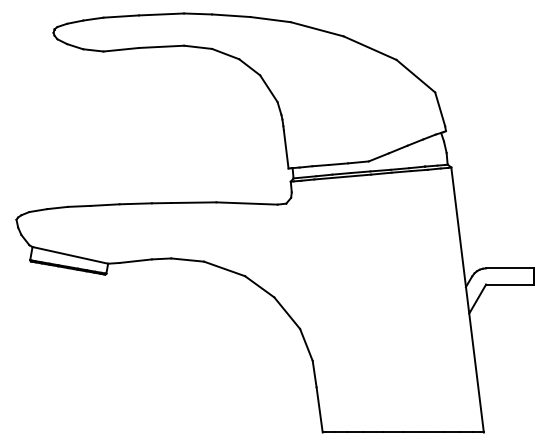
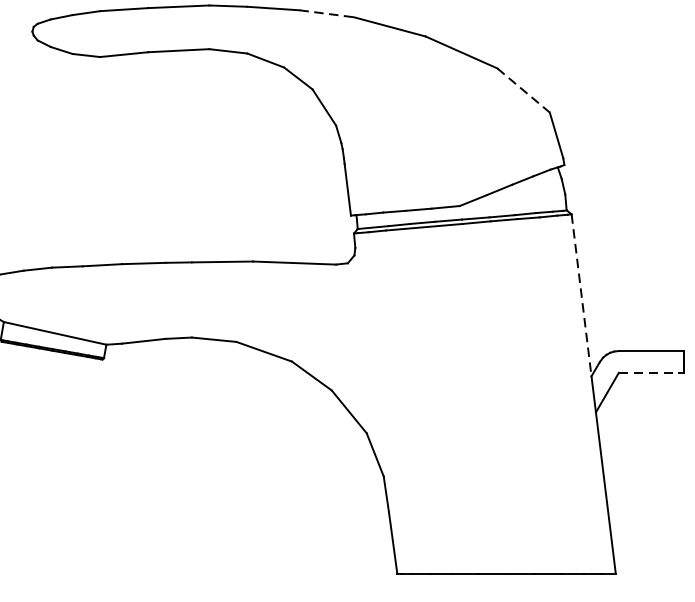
line: (271, 19) -> (327, 13), solid -> dashed
line: (416, 76) -> (524, 90), solid -> dashed
line: (458, 227) -> (581, 295), solid -> dashed
line: (510, 284) -> (651, 372), solid -> dashed

